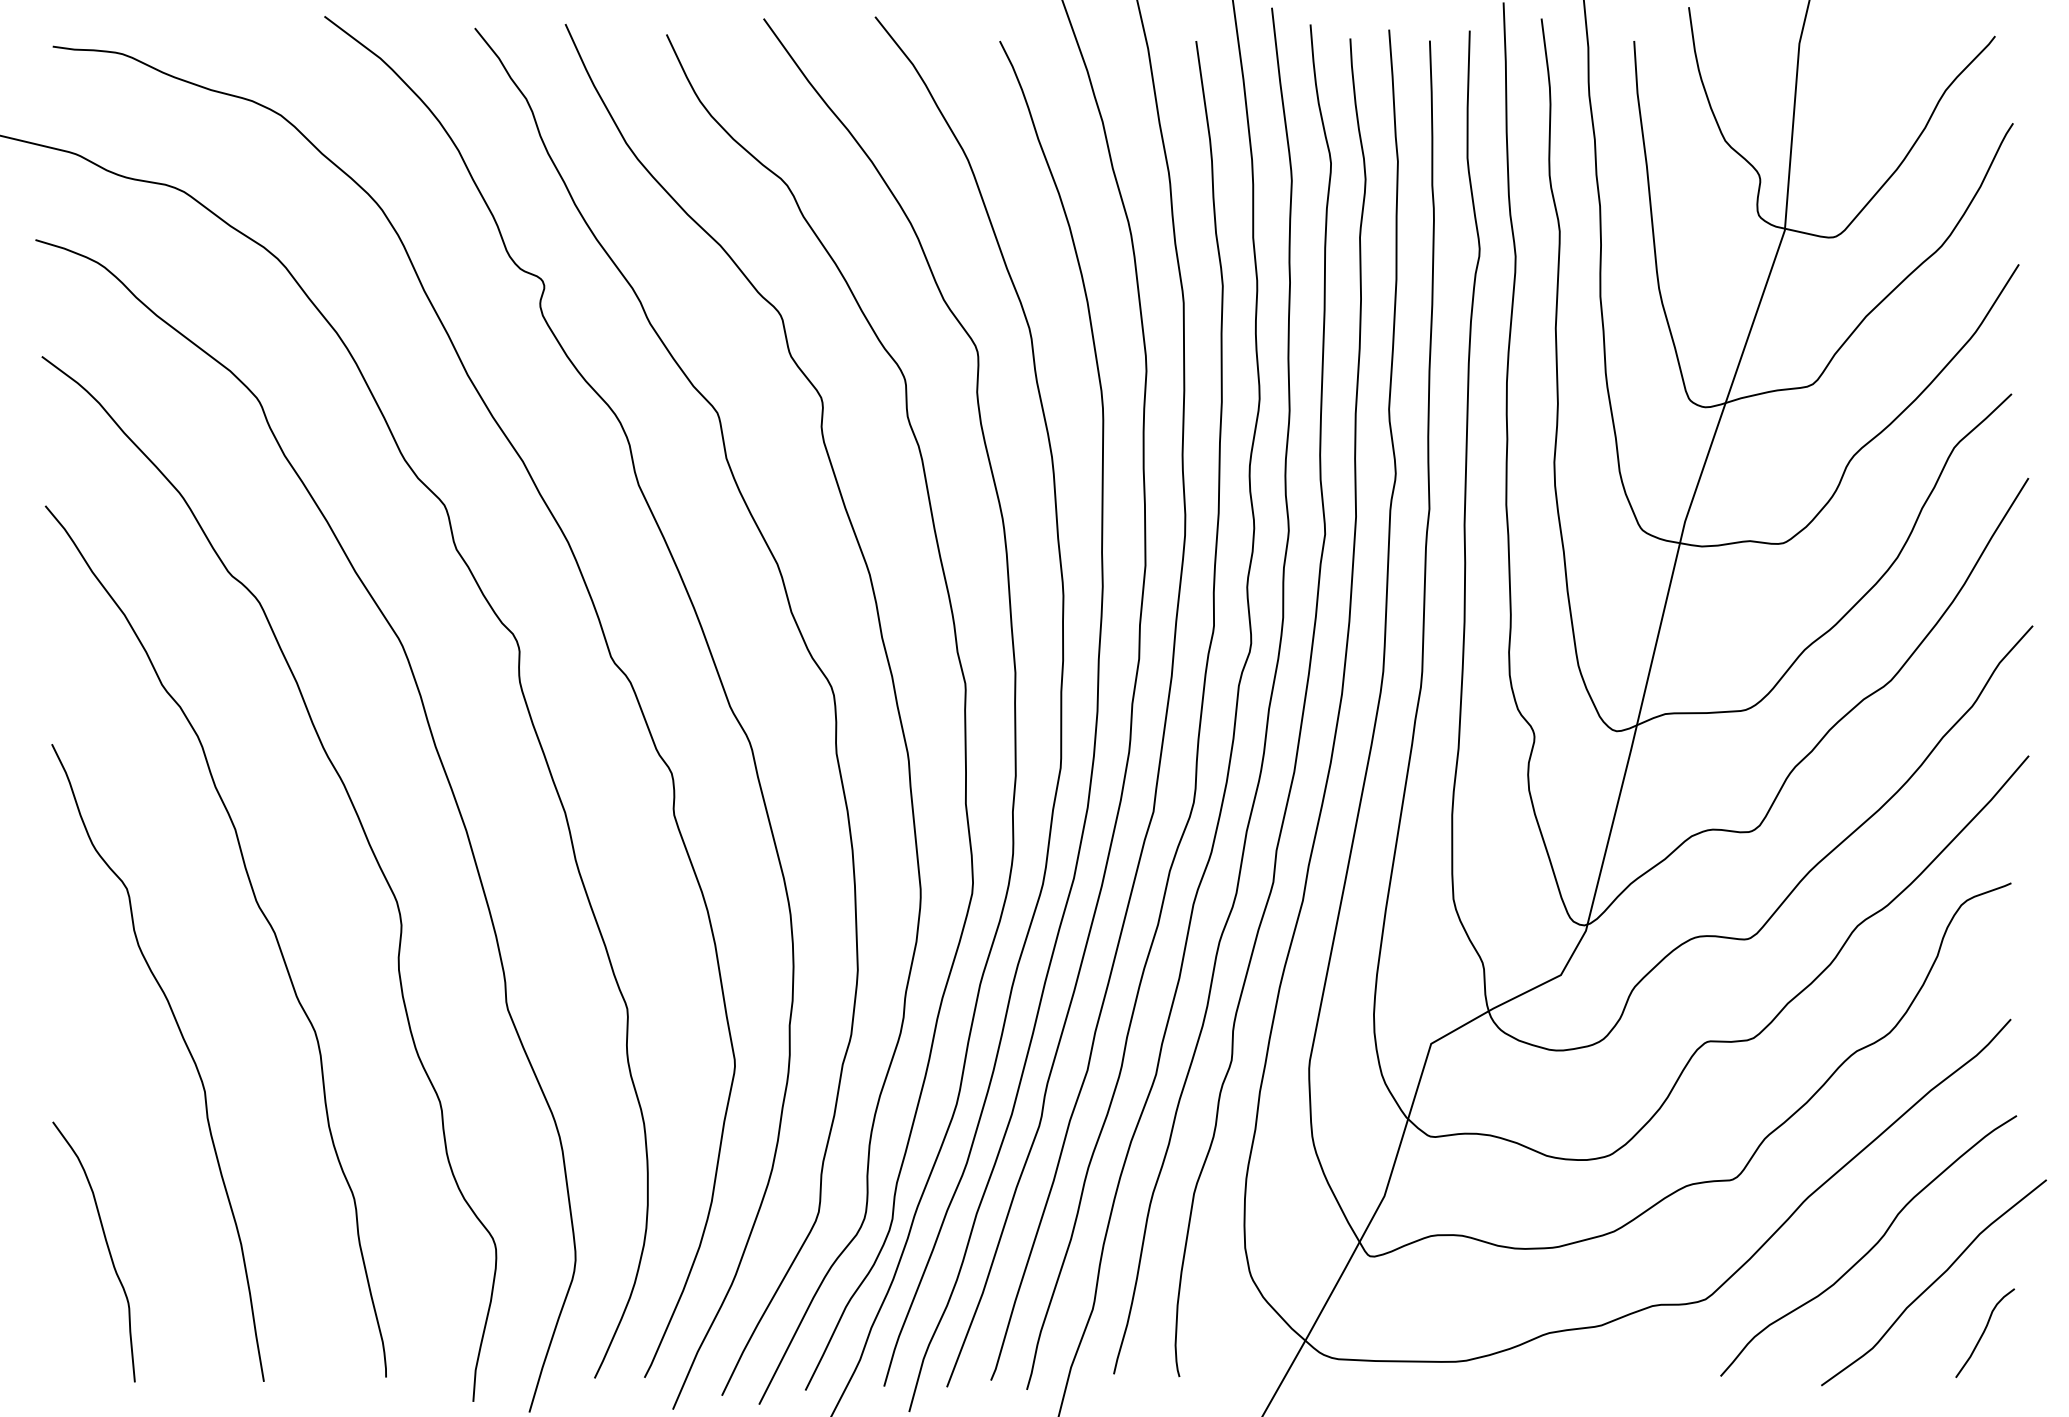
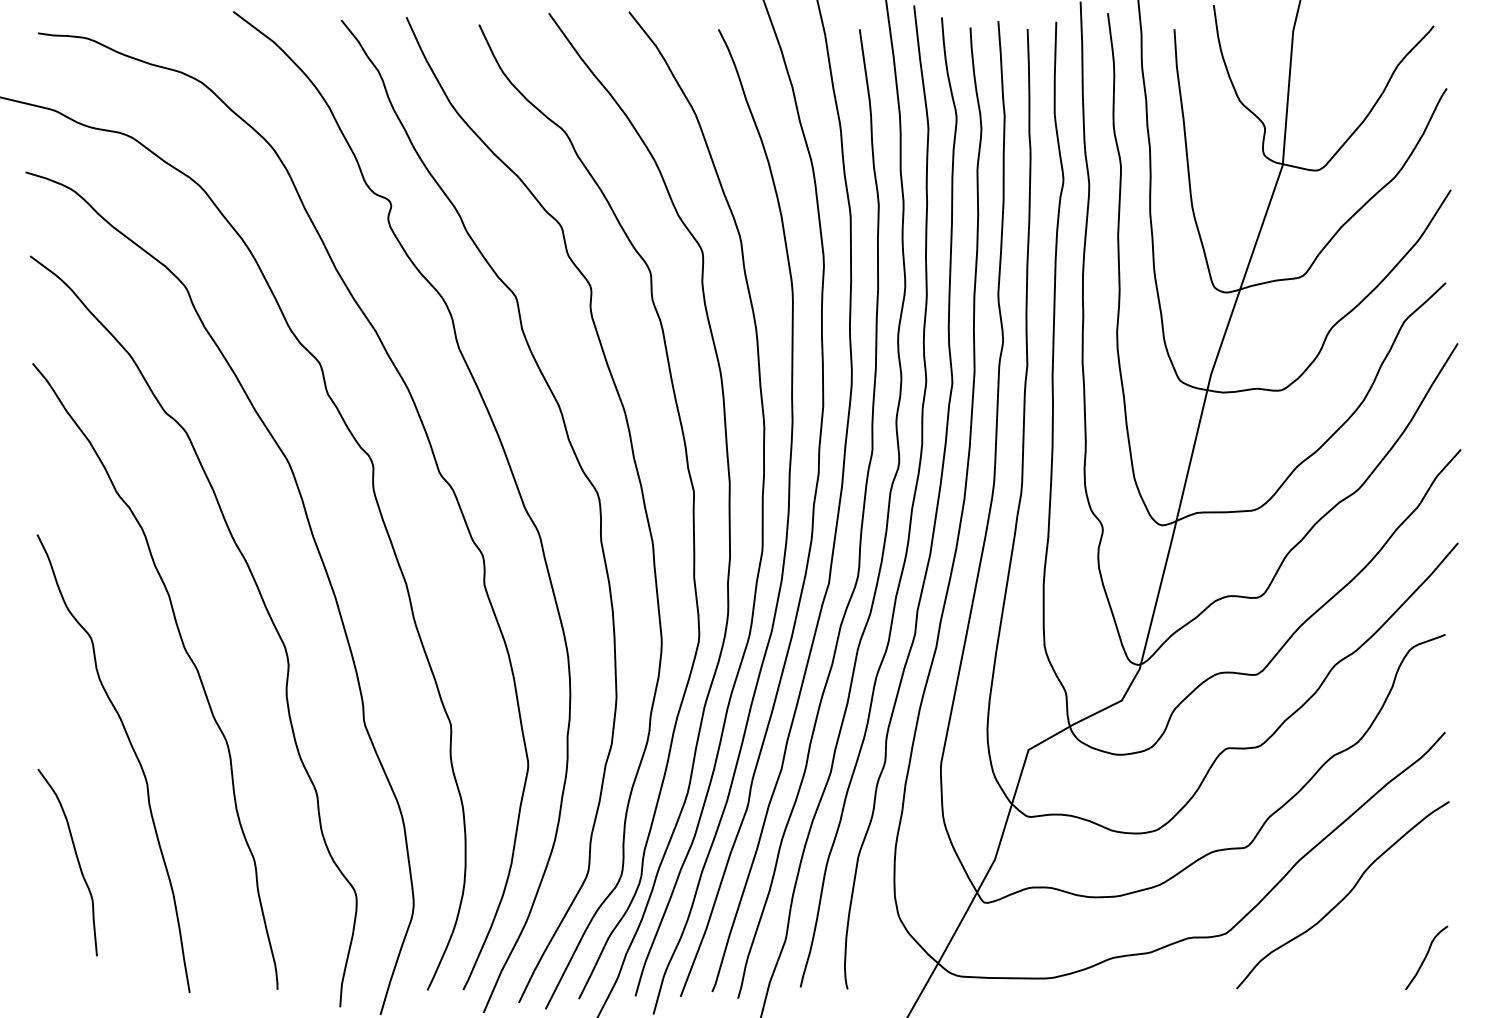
curve: (106, 1246) -> (76, 858), moved
curve: (1933, 1282) -> (1389, 921), removed

